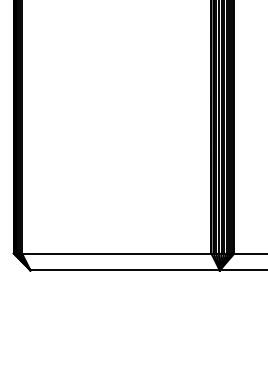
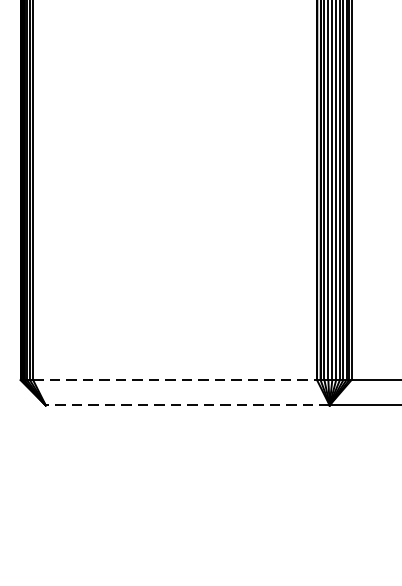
line: (116, 253) -> (174, 379), solid -> dashed
line: (125, 270) -> (188, 405), solid -> dashed

